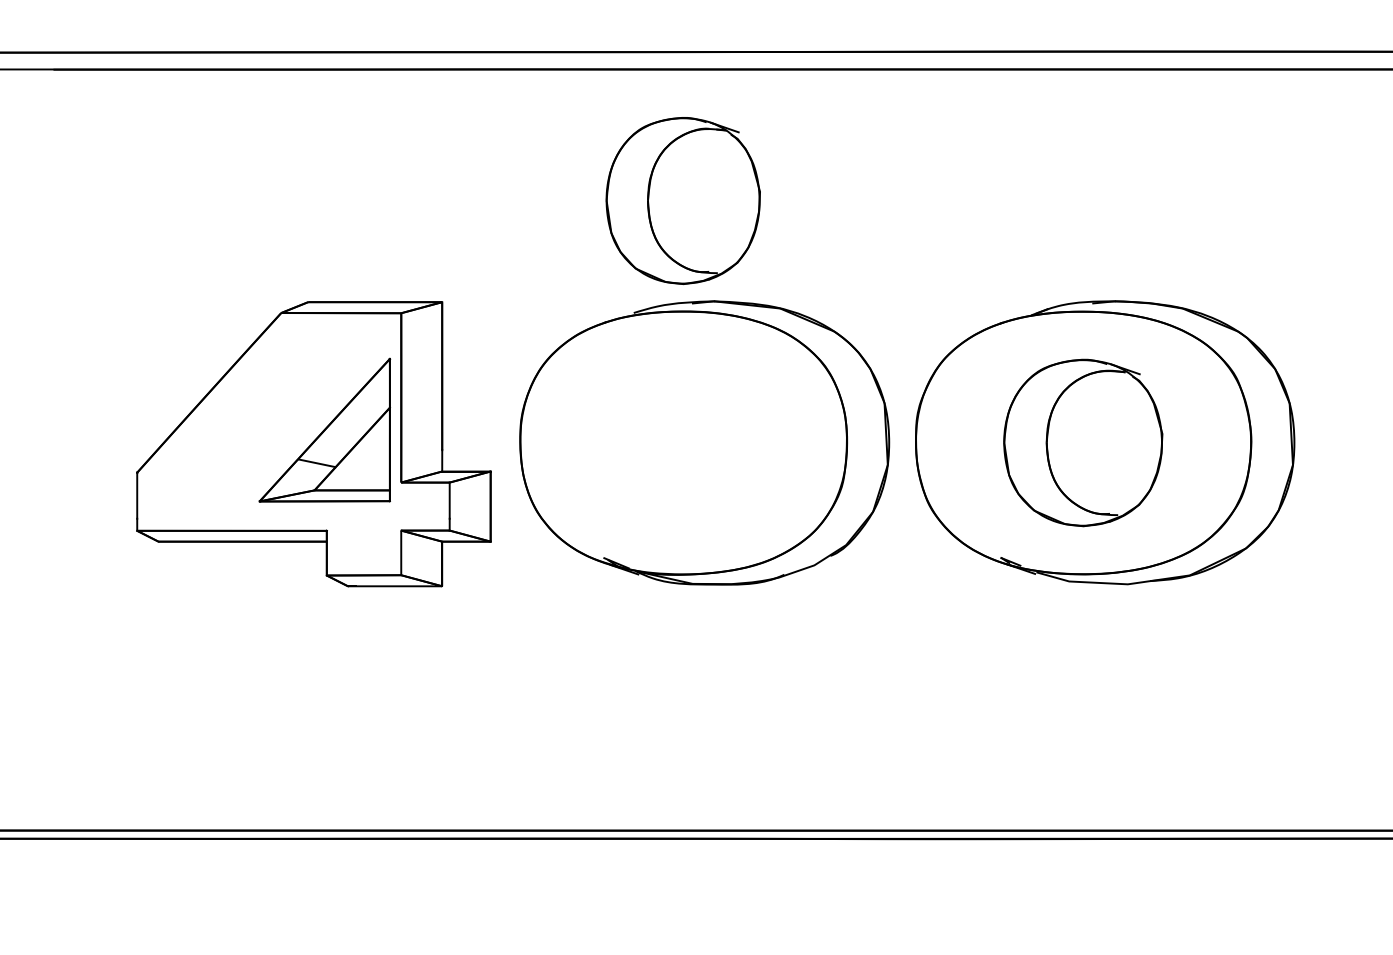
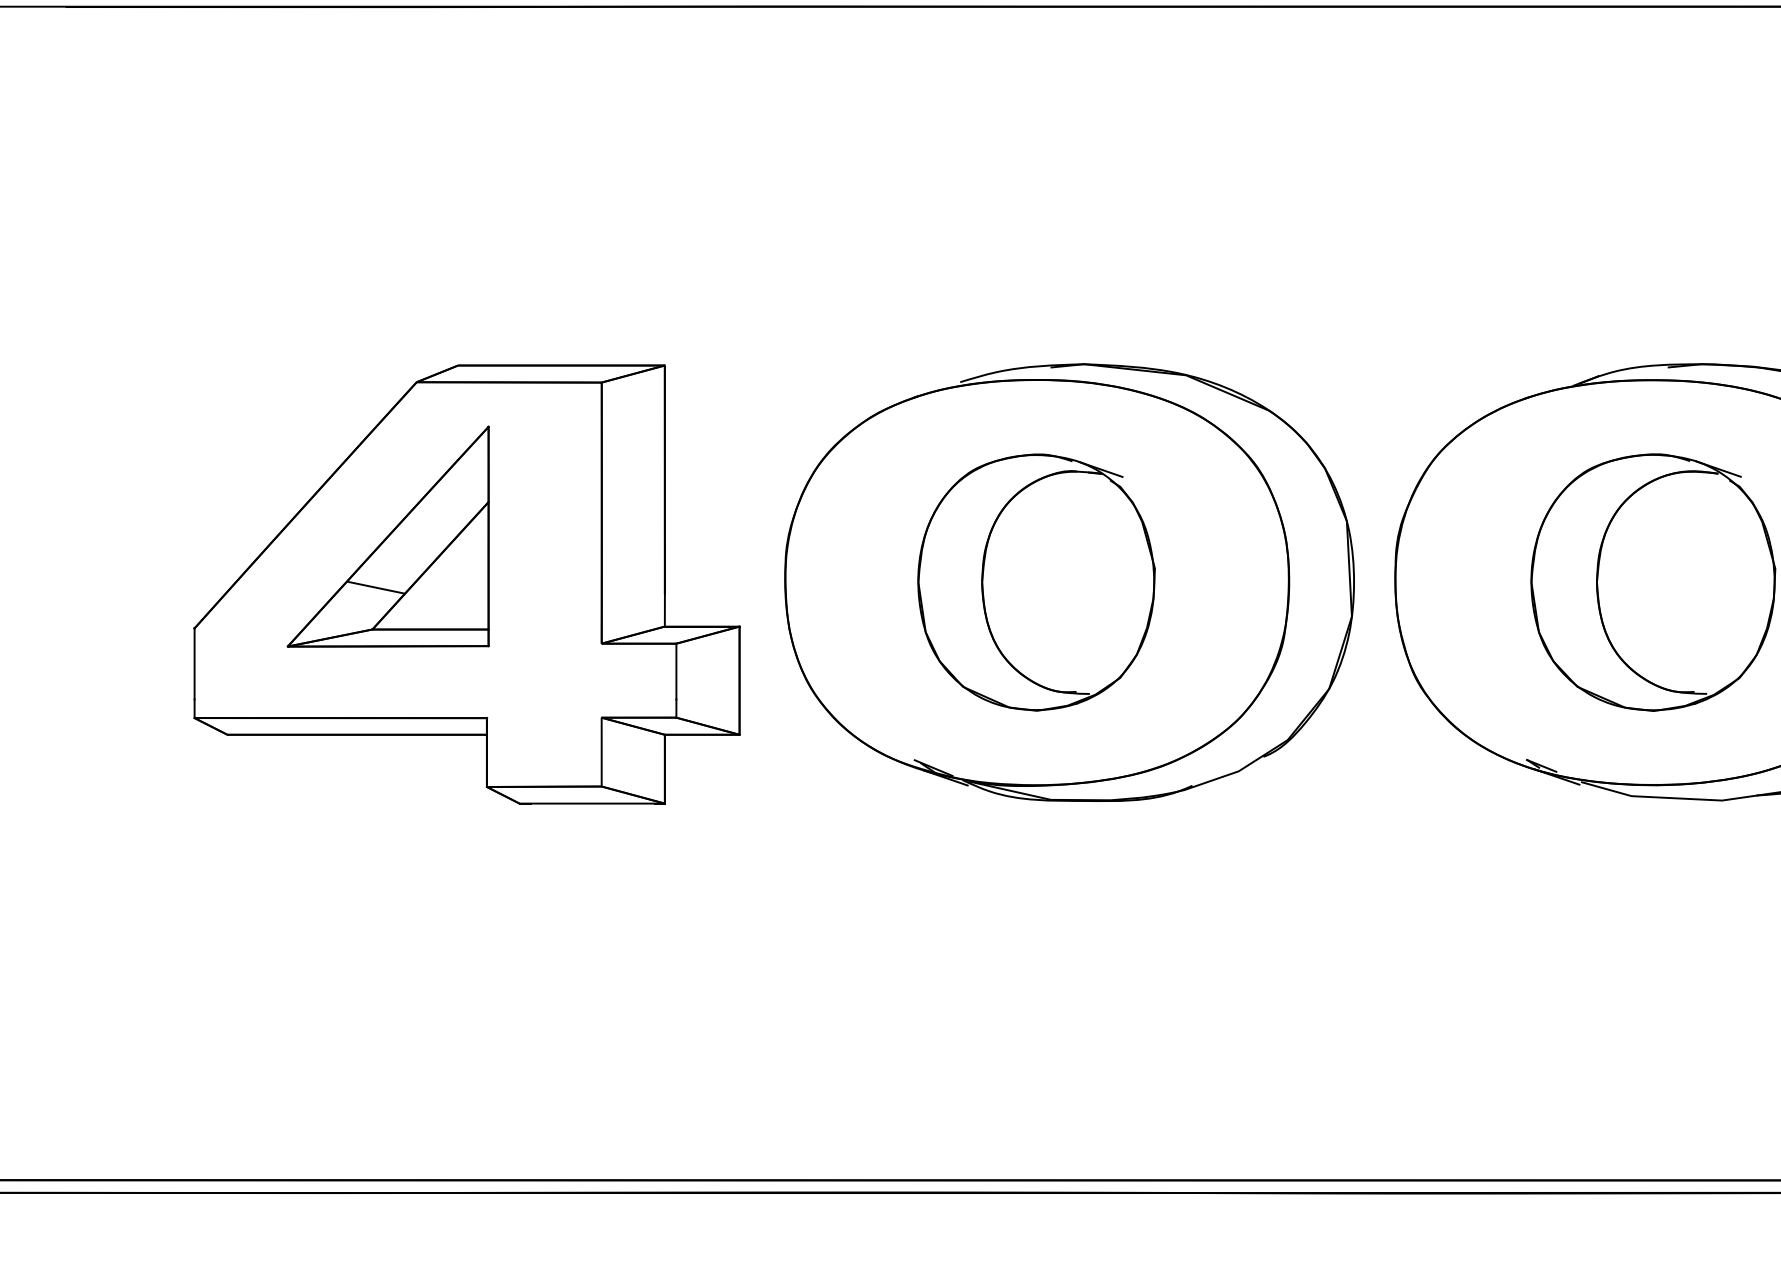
part: (682, 200) -> (1035, 581), moved
part: (324, 429) -> (387, 535), moved

